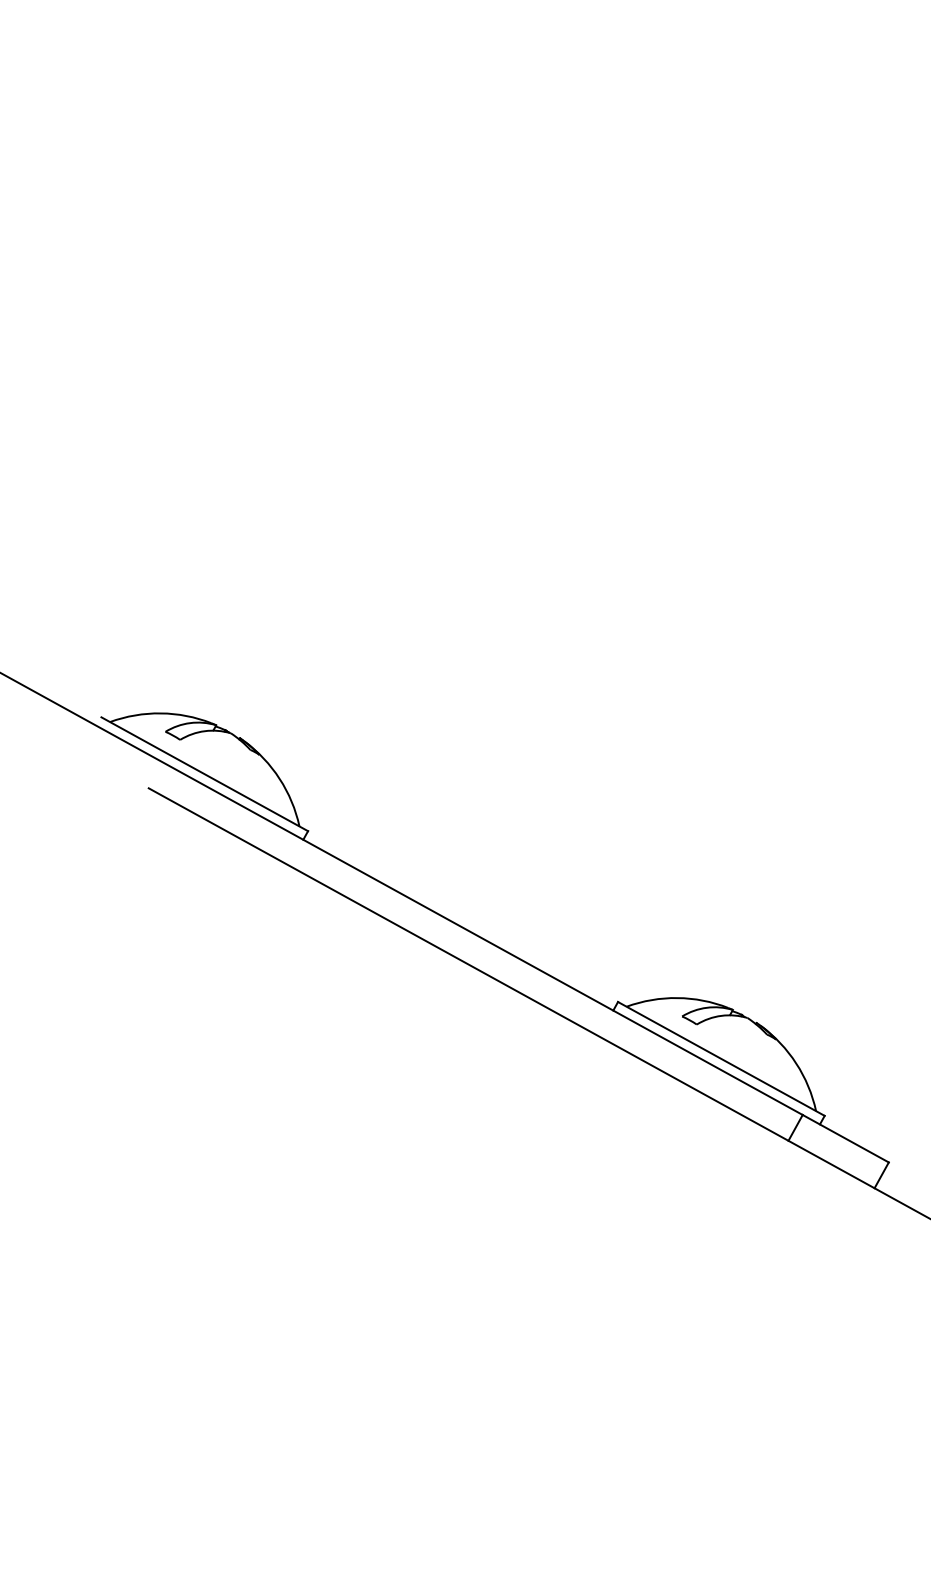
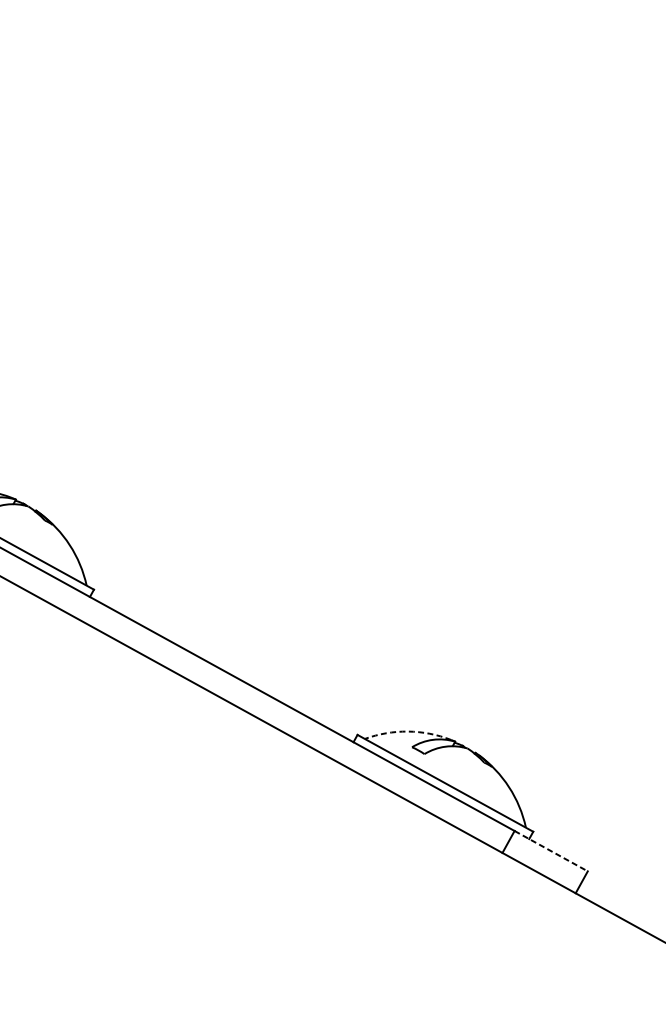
arc: (677, 998) -> (408, 731), solid -> dashed
line: (846, 1138) -> (551, 850), solid -> dashed

